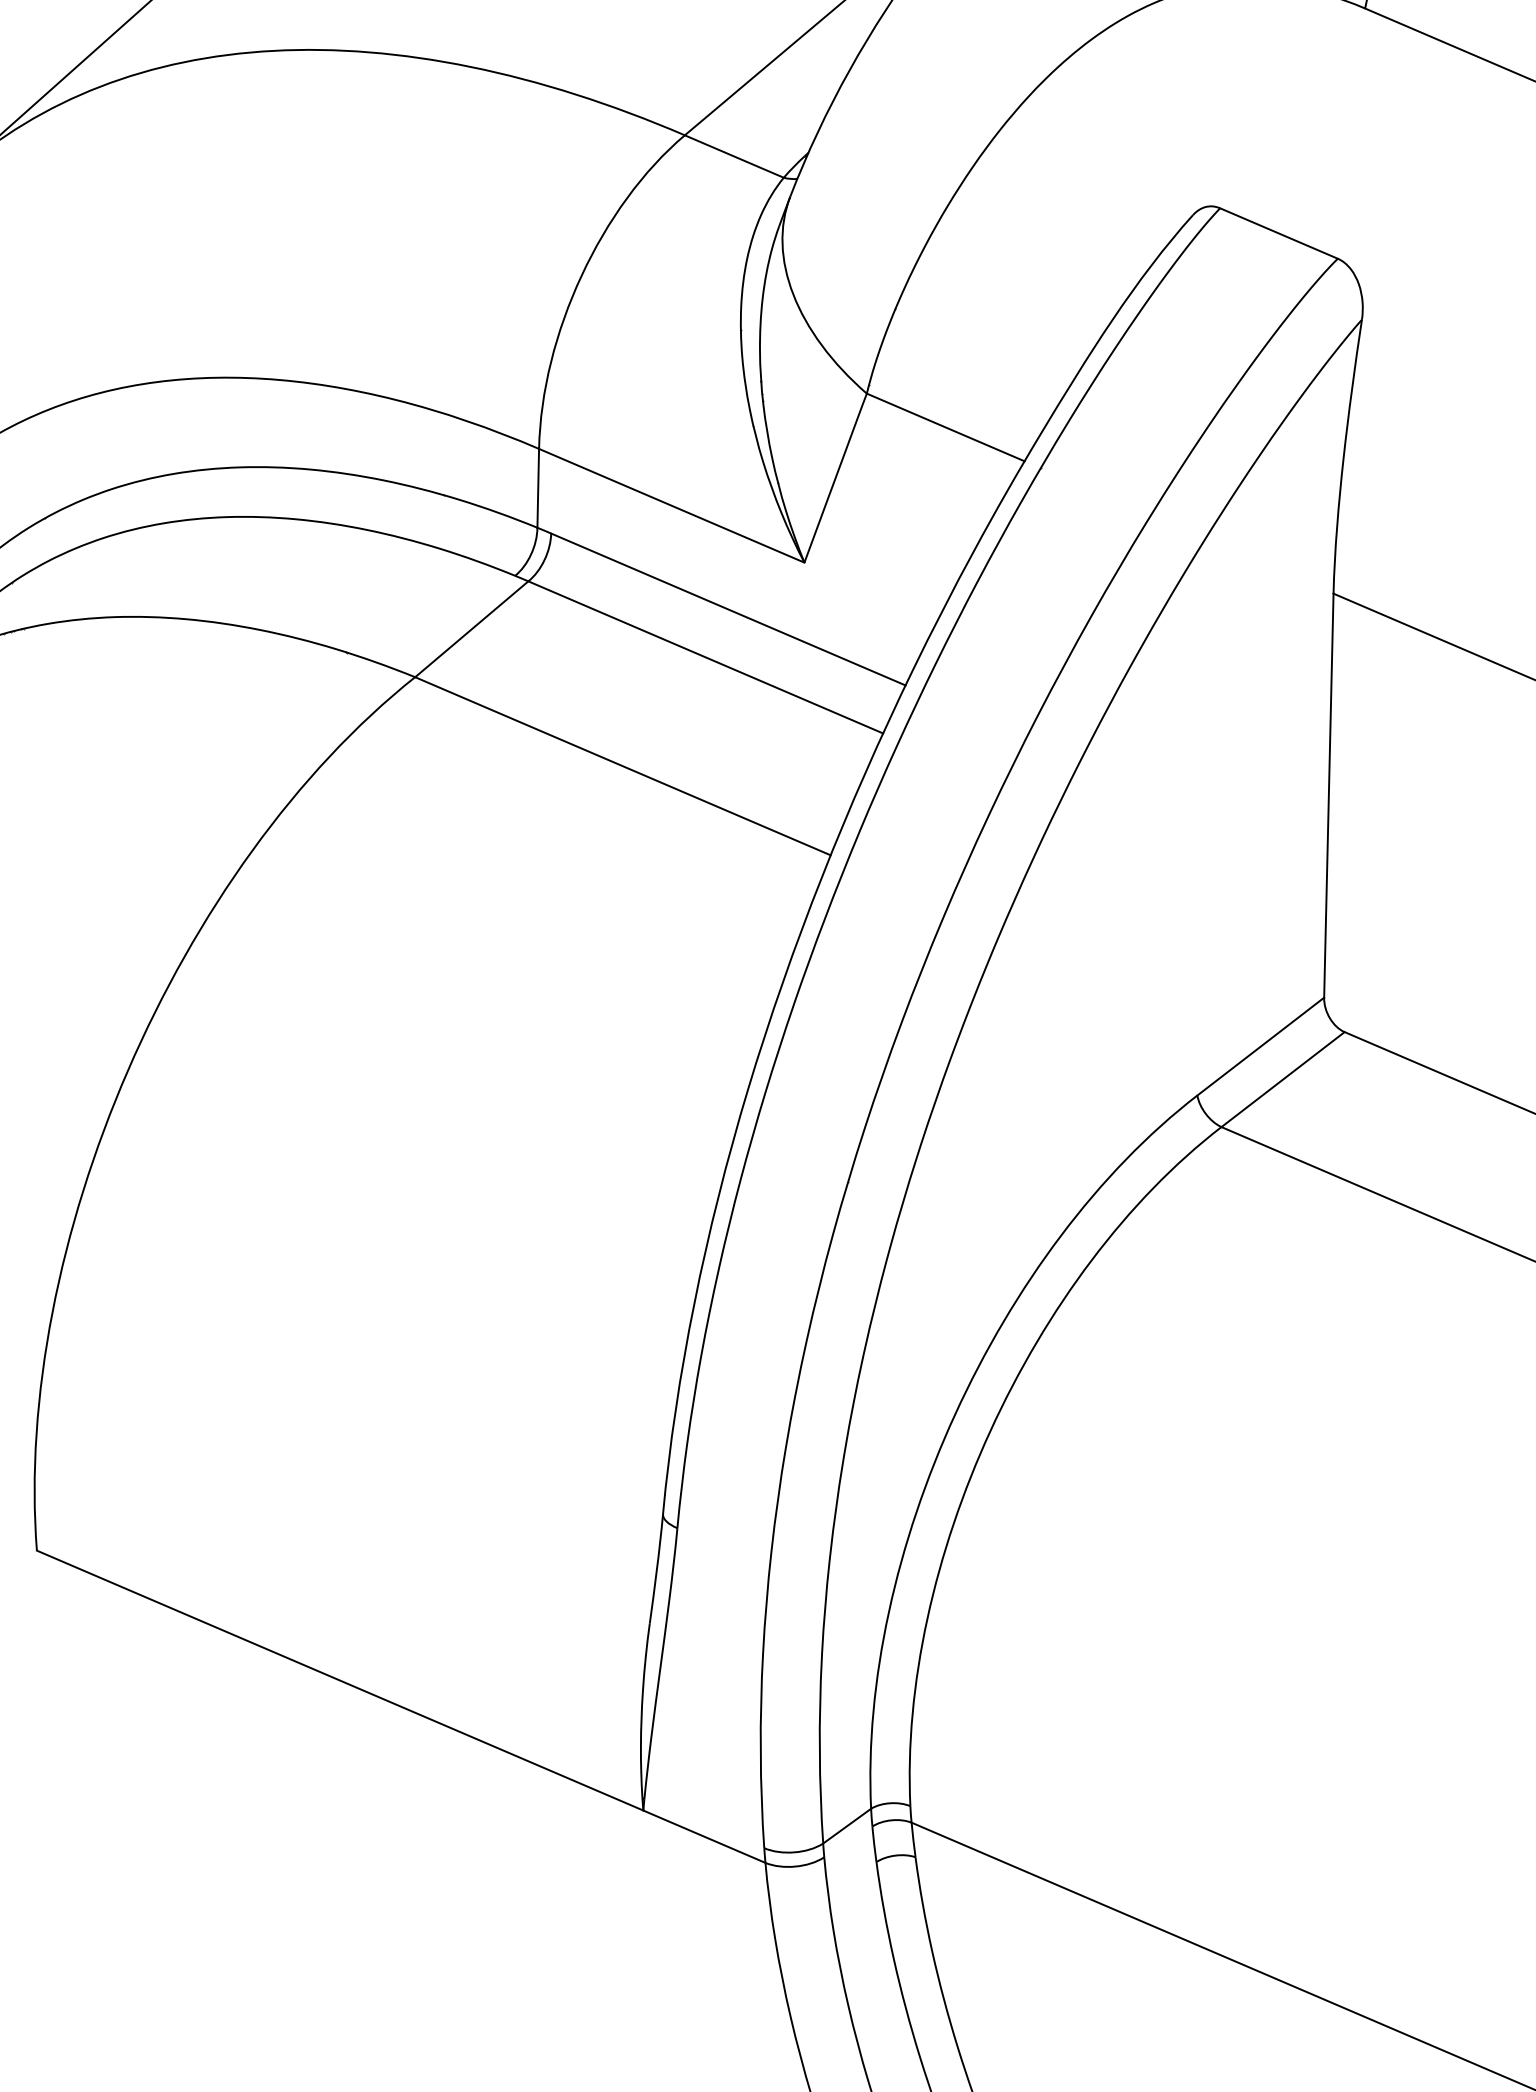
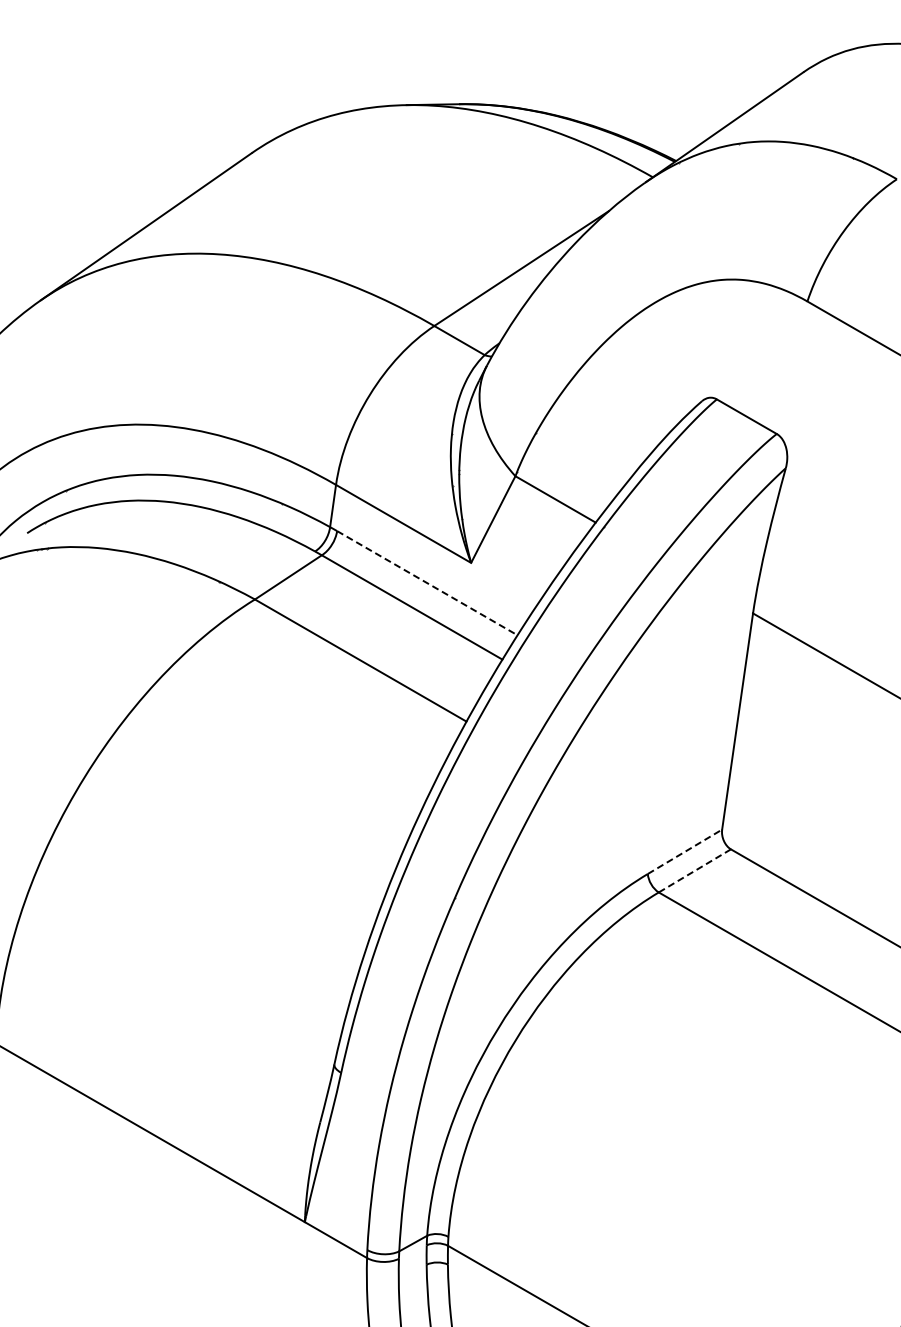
line: (728, 610) -> (427, 583), solid -> dashed
line: (1261, 1045) -> (685, 851), solid -> dashed
line: (1282, 1080) -> (694, 871), solid -> dashed

